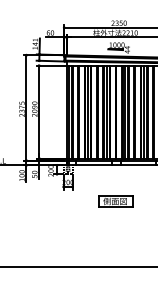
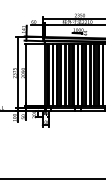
part: (115, 200) -> (77, 134), removed

